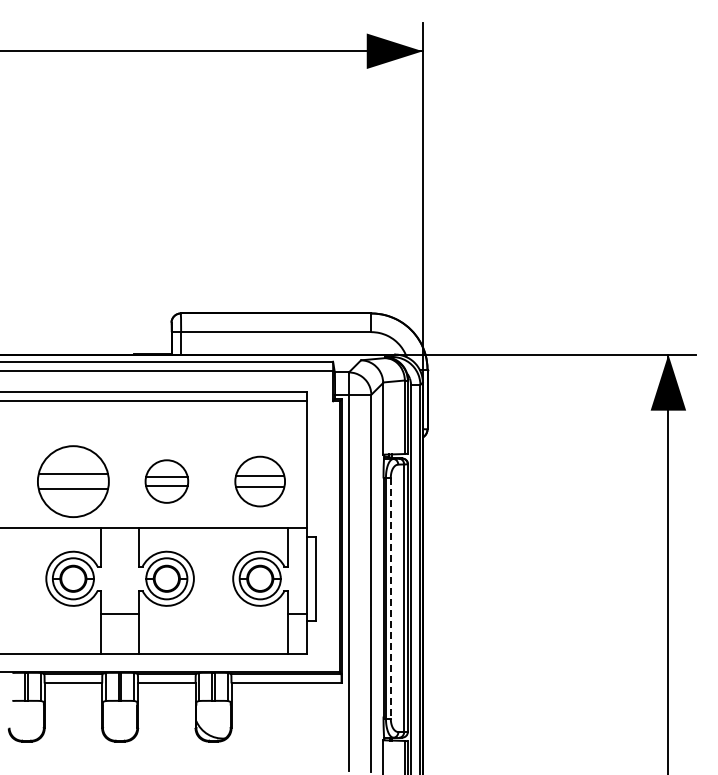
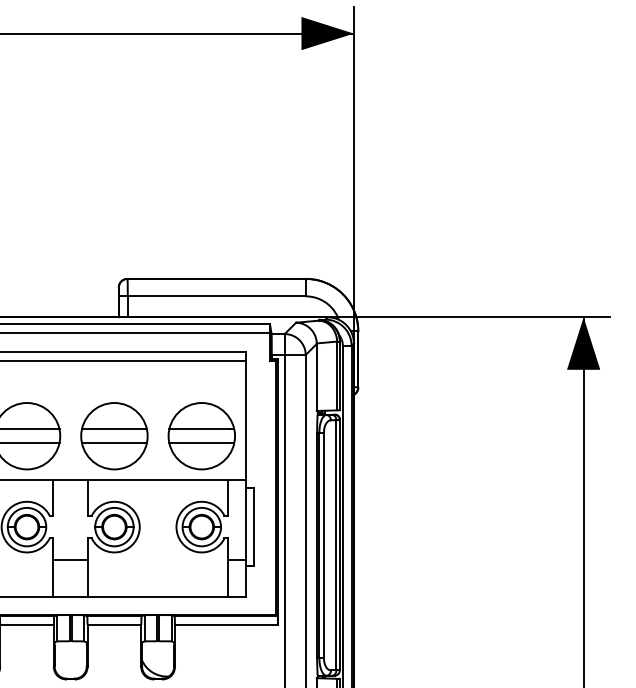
part: (166, 481) -> (114, 436), size x1.67
part: (259, 481) -> (201, 436), size x1.43
line: (390, 598) -> (323, 545), dashed -> solid

